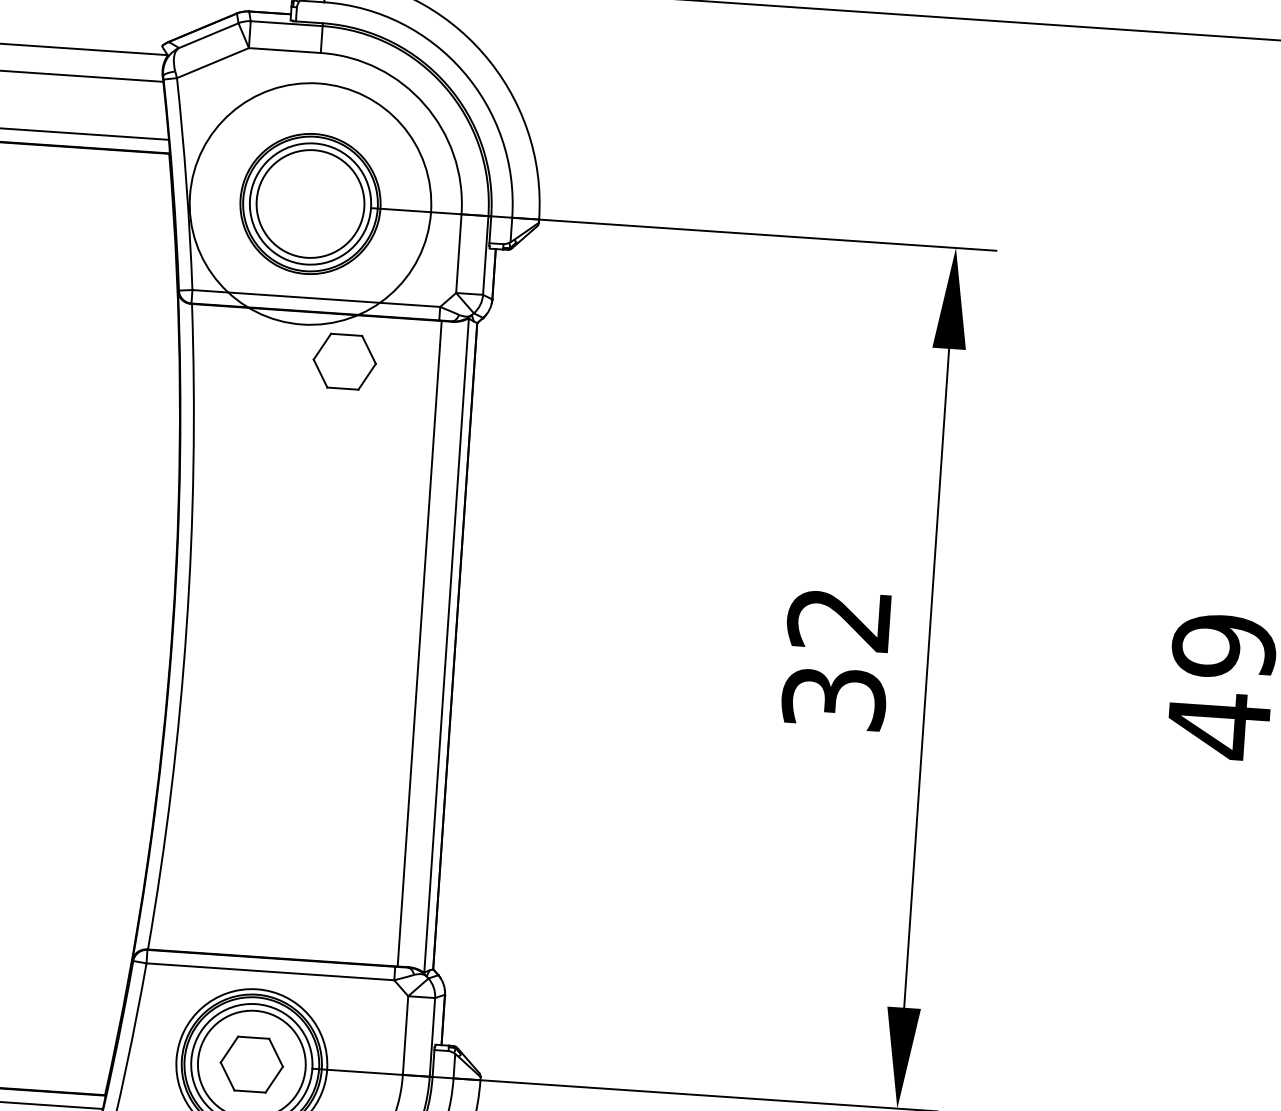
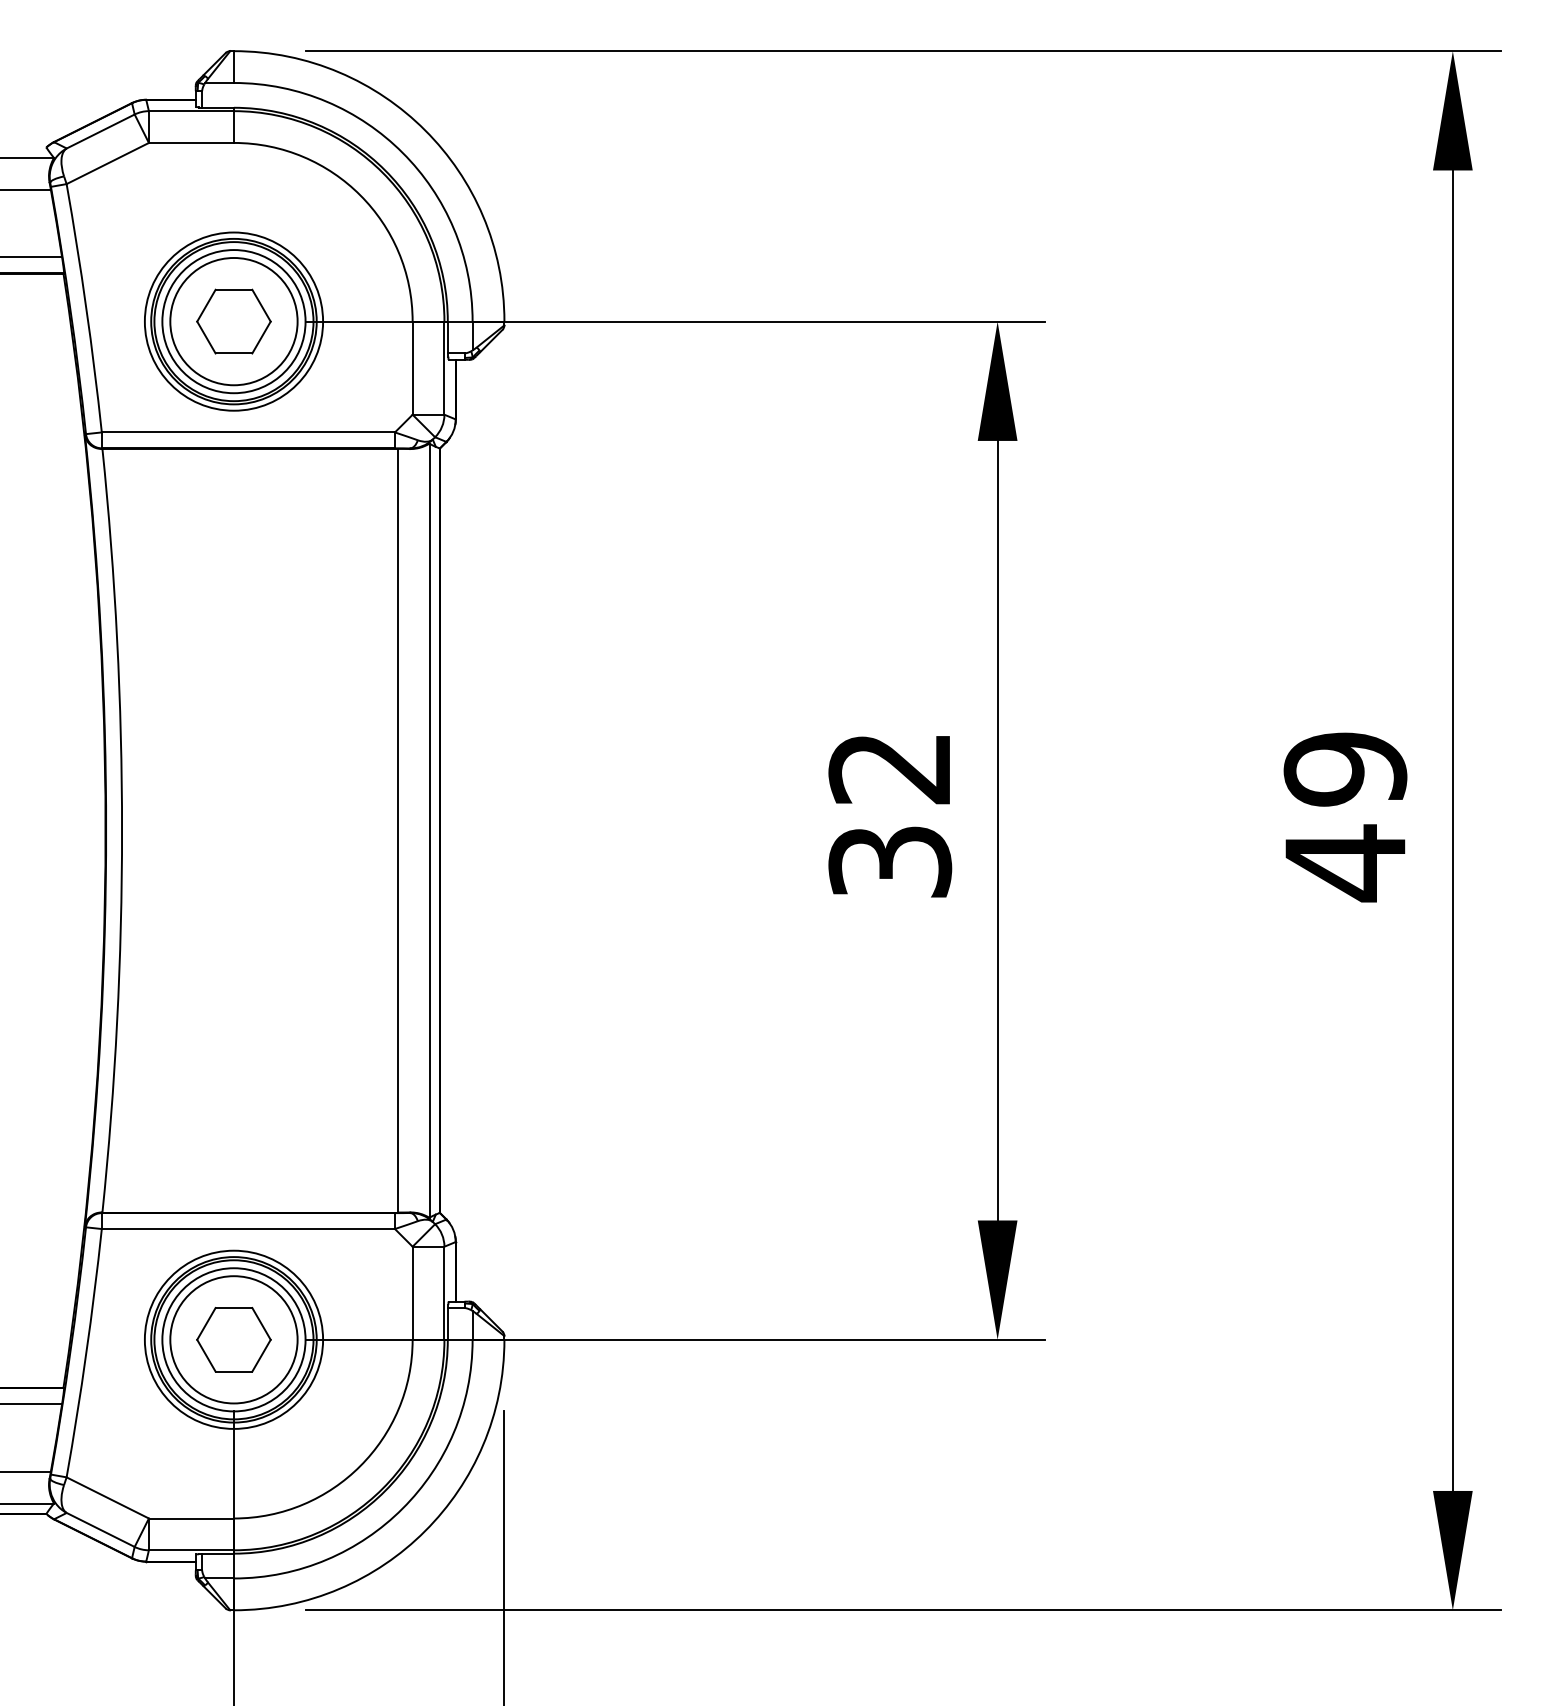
circle: (310, 203) -> (233, 321), size x0.62
part: (344, 361) -> (233, 321), moved

